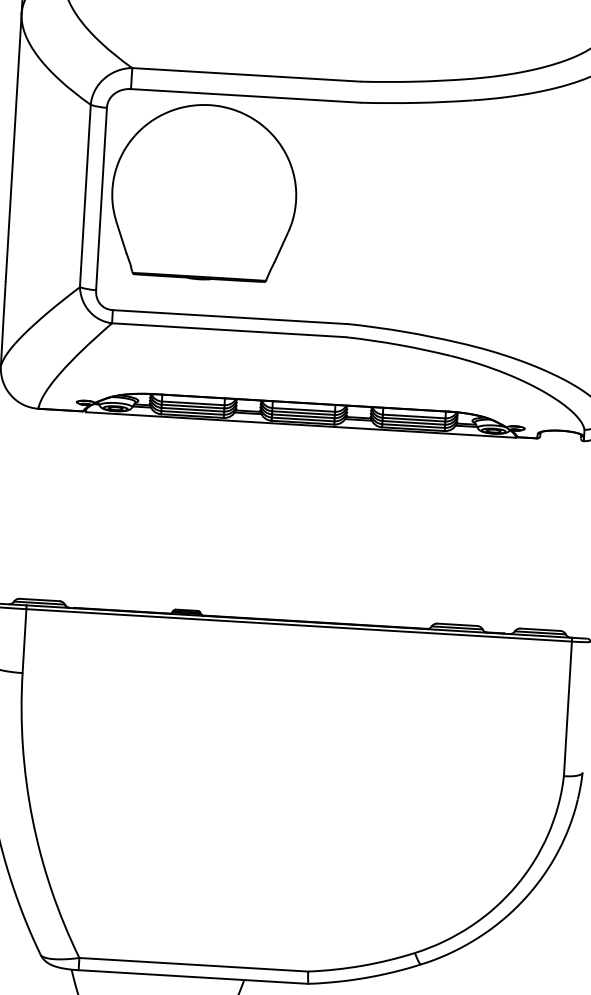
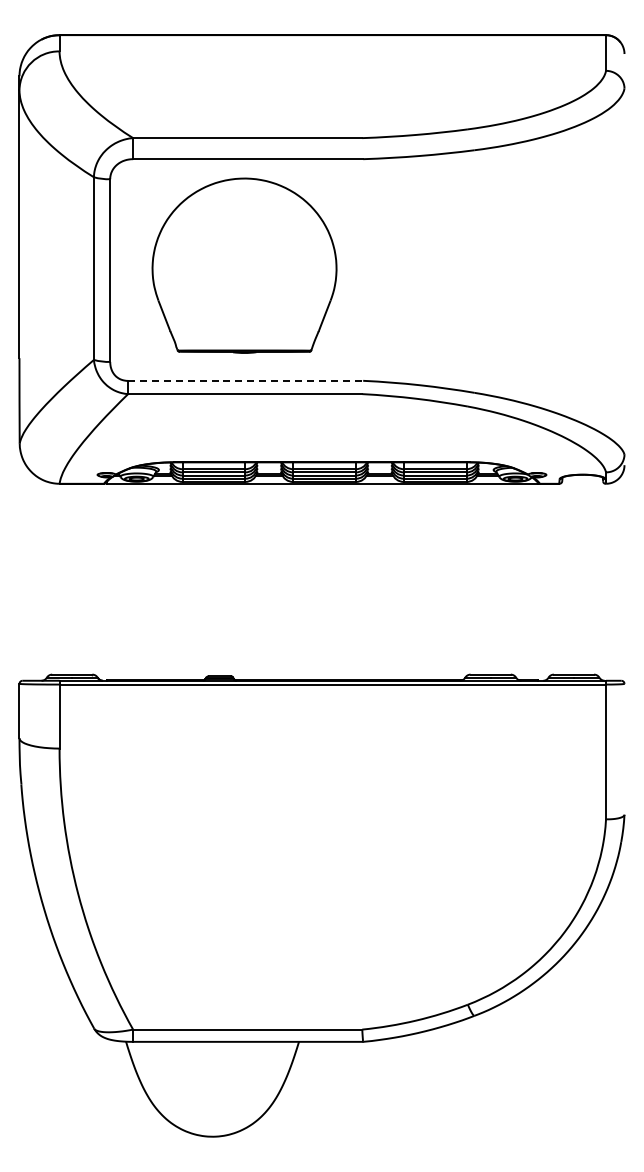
part: (204, 191) -> (244, 265), moved
line: (230, 316) -> (245, 380), solid -> dashed

